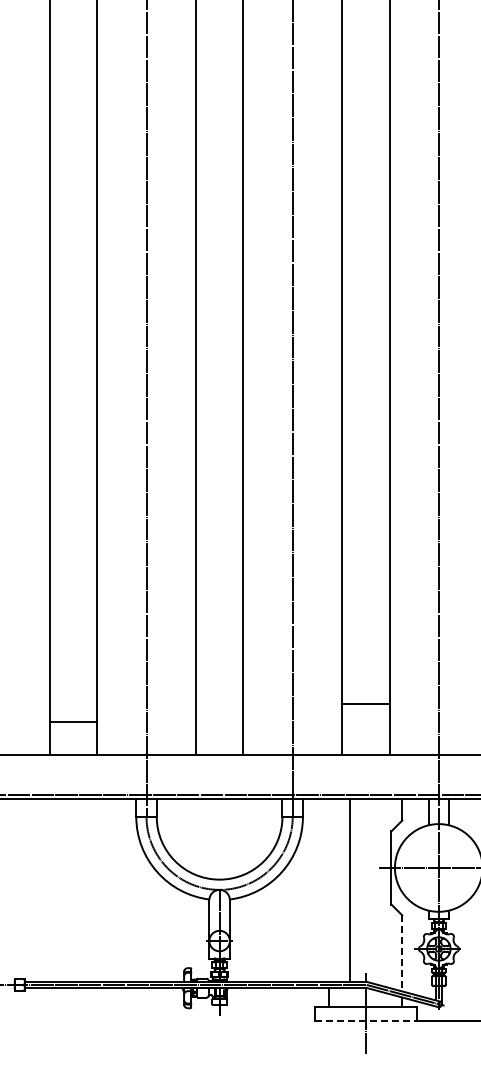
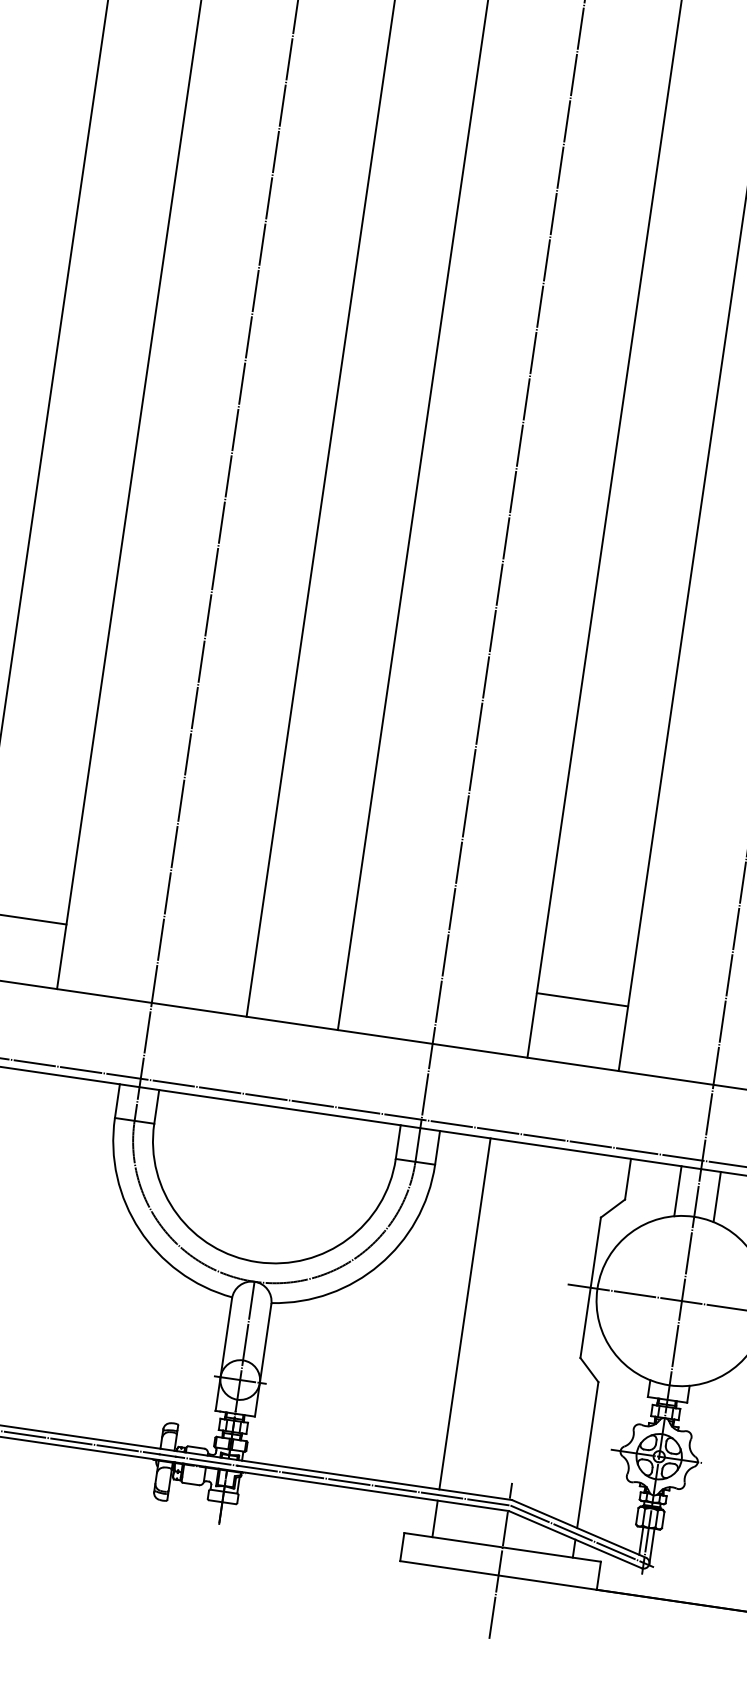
line: (365, 703) -> (581, 999), moved
line: (350, 890) -> (465, 1313), moved
line: (402, 953) -> (588, 1455), dashed -> solid
line: (366, 1021) -> (499, 1575), dashed -> solid

